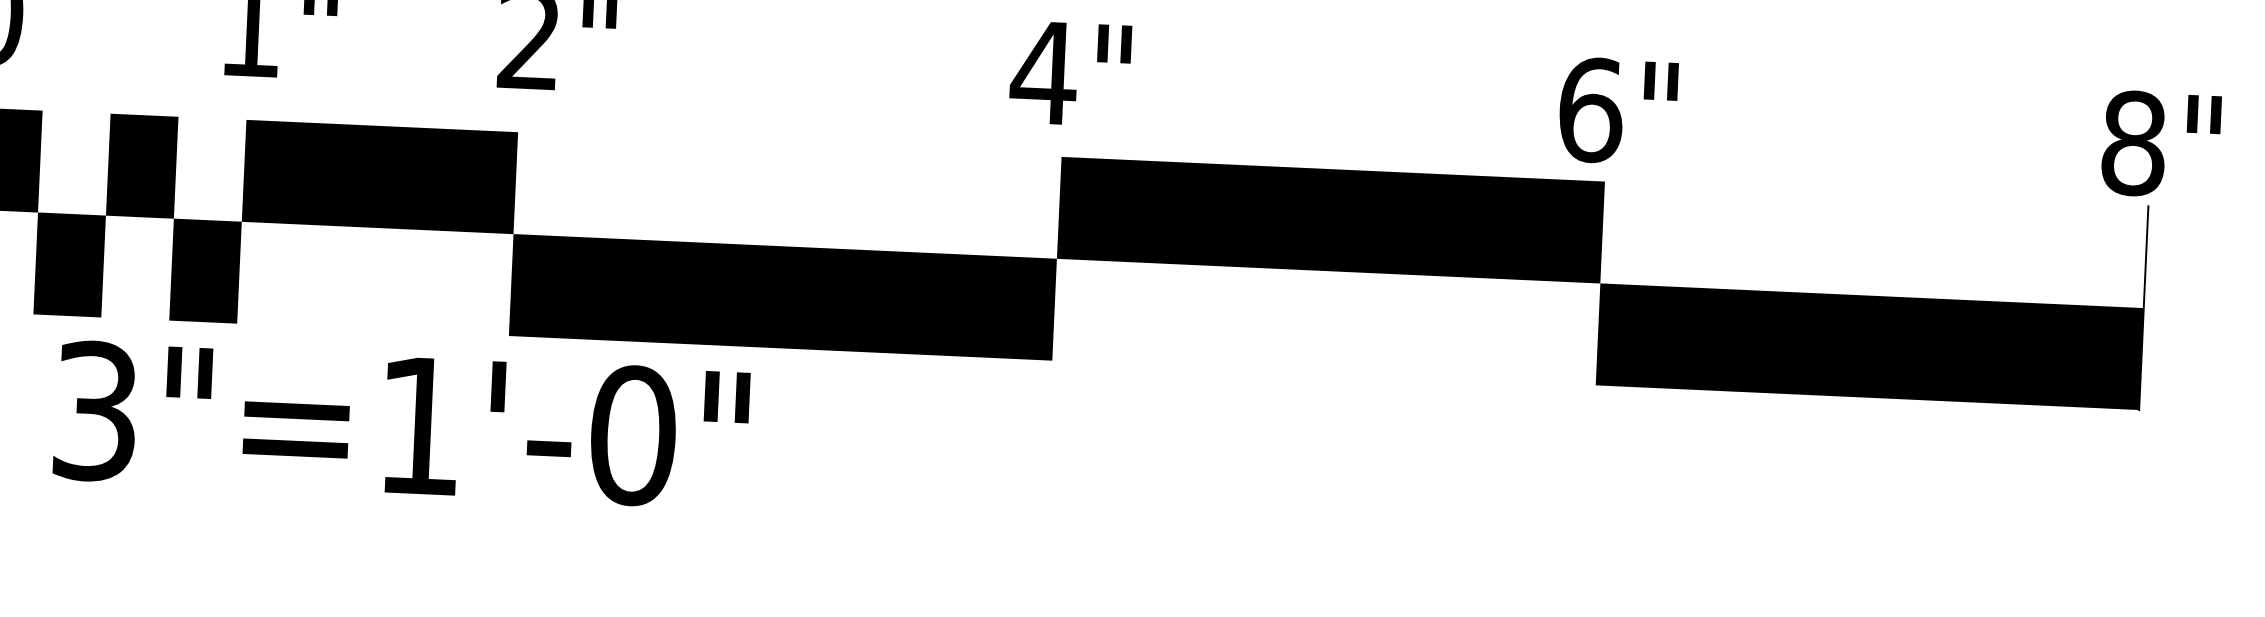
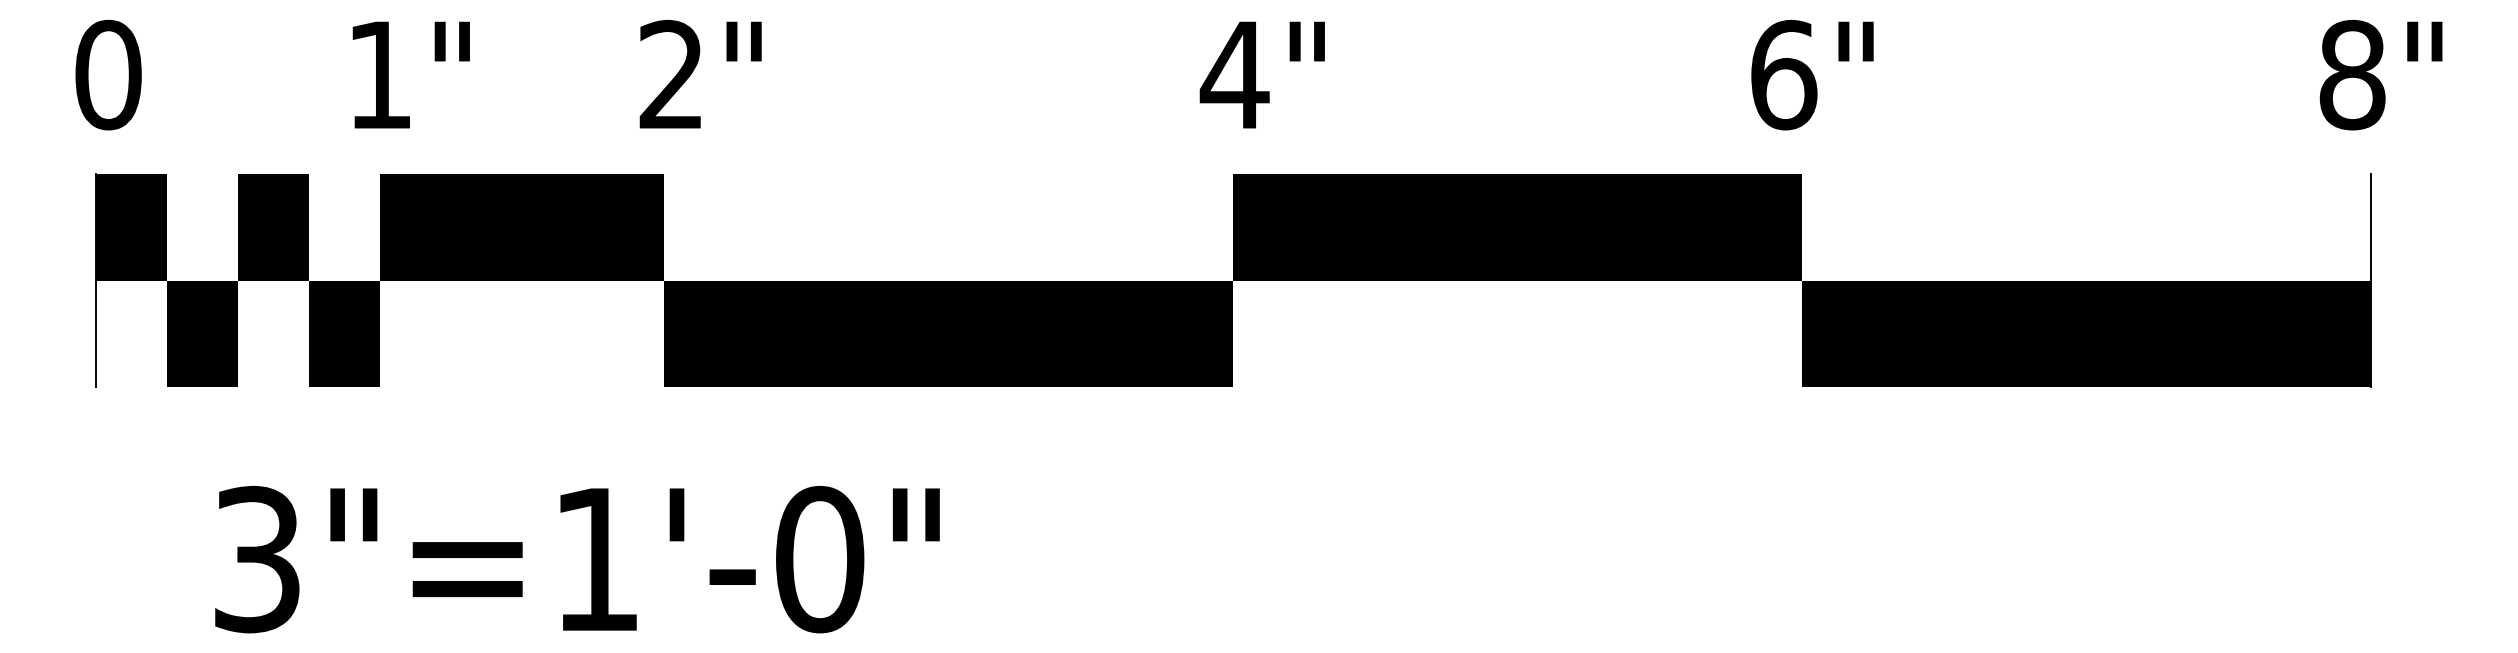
text: (1069, 73) -> (1261, 74), moved
text: (1618, 110) -> (1812, 74), moved
text: (2160, 144) -> (2380, 74), moved
text: (401, 425) -> (577, 559), moved

